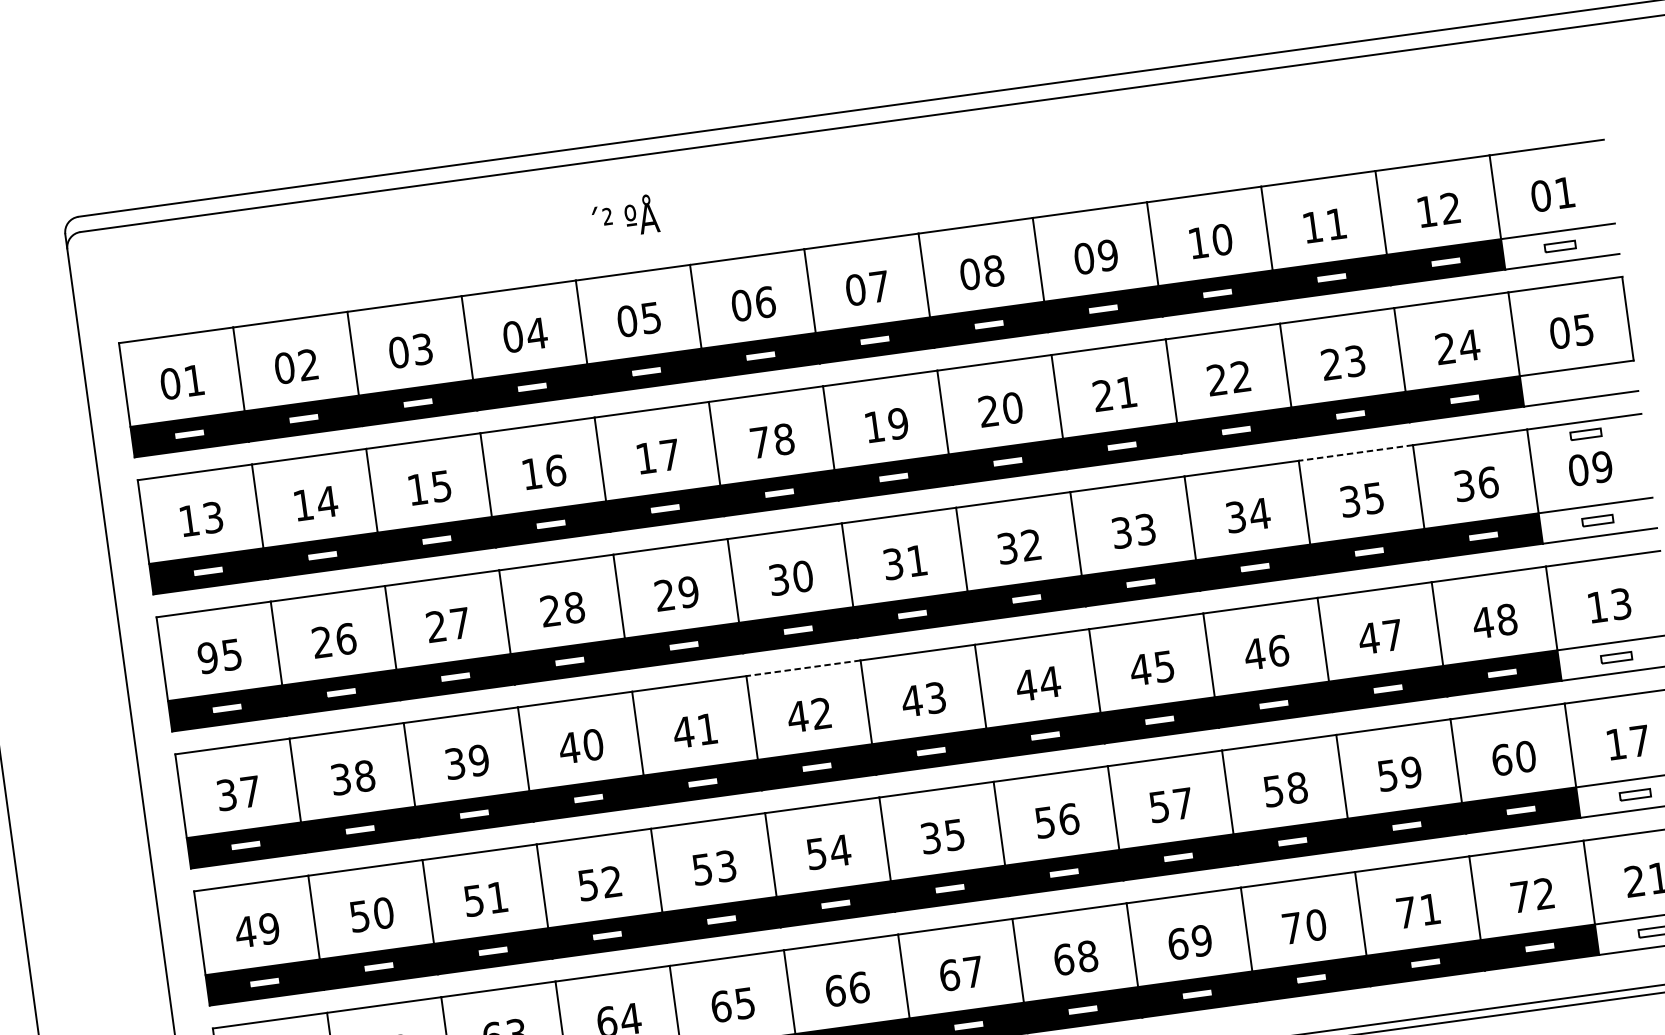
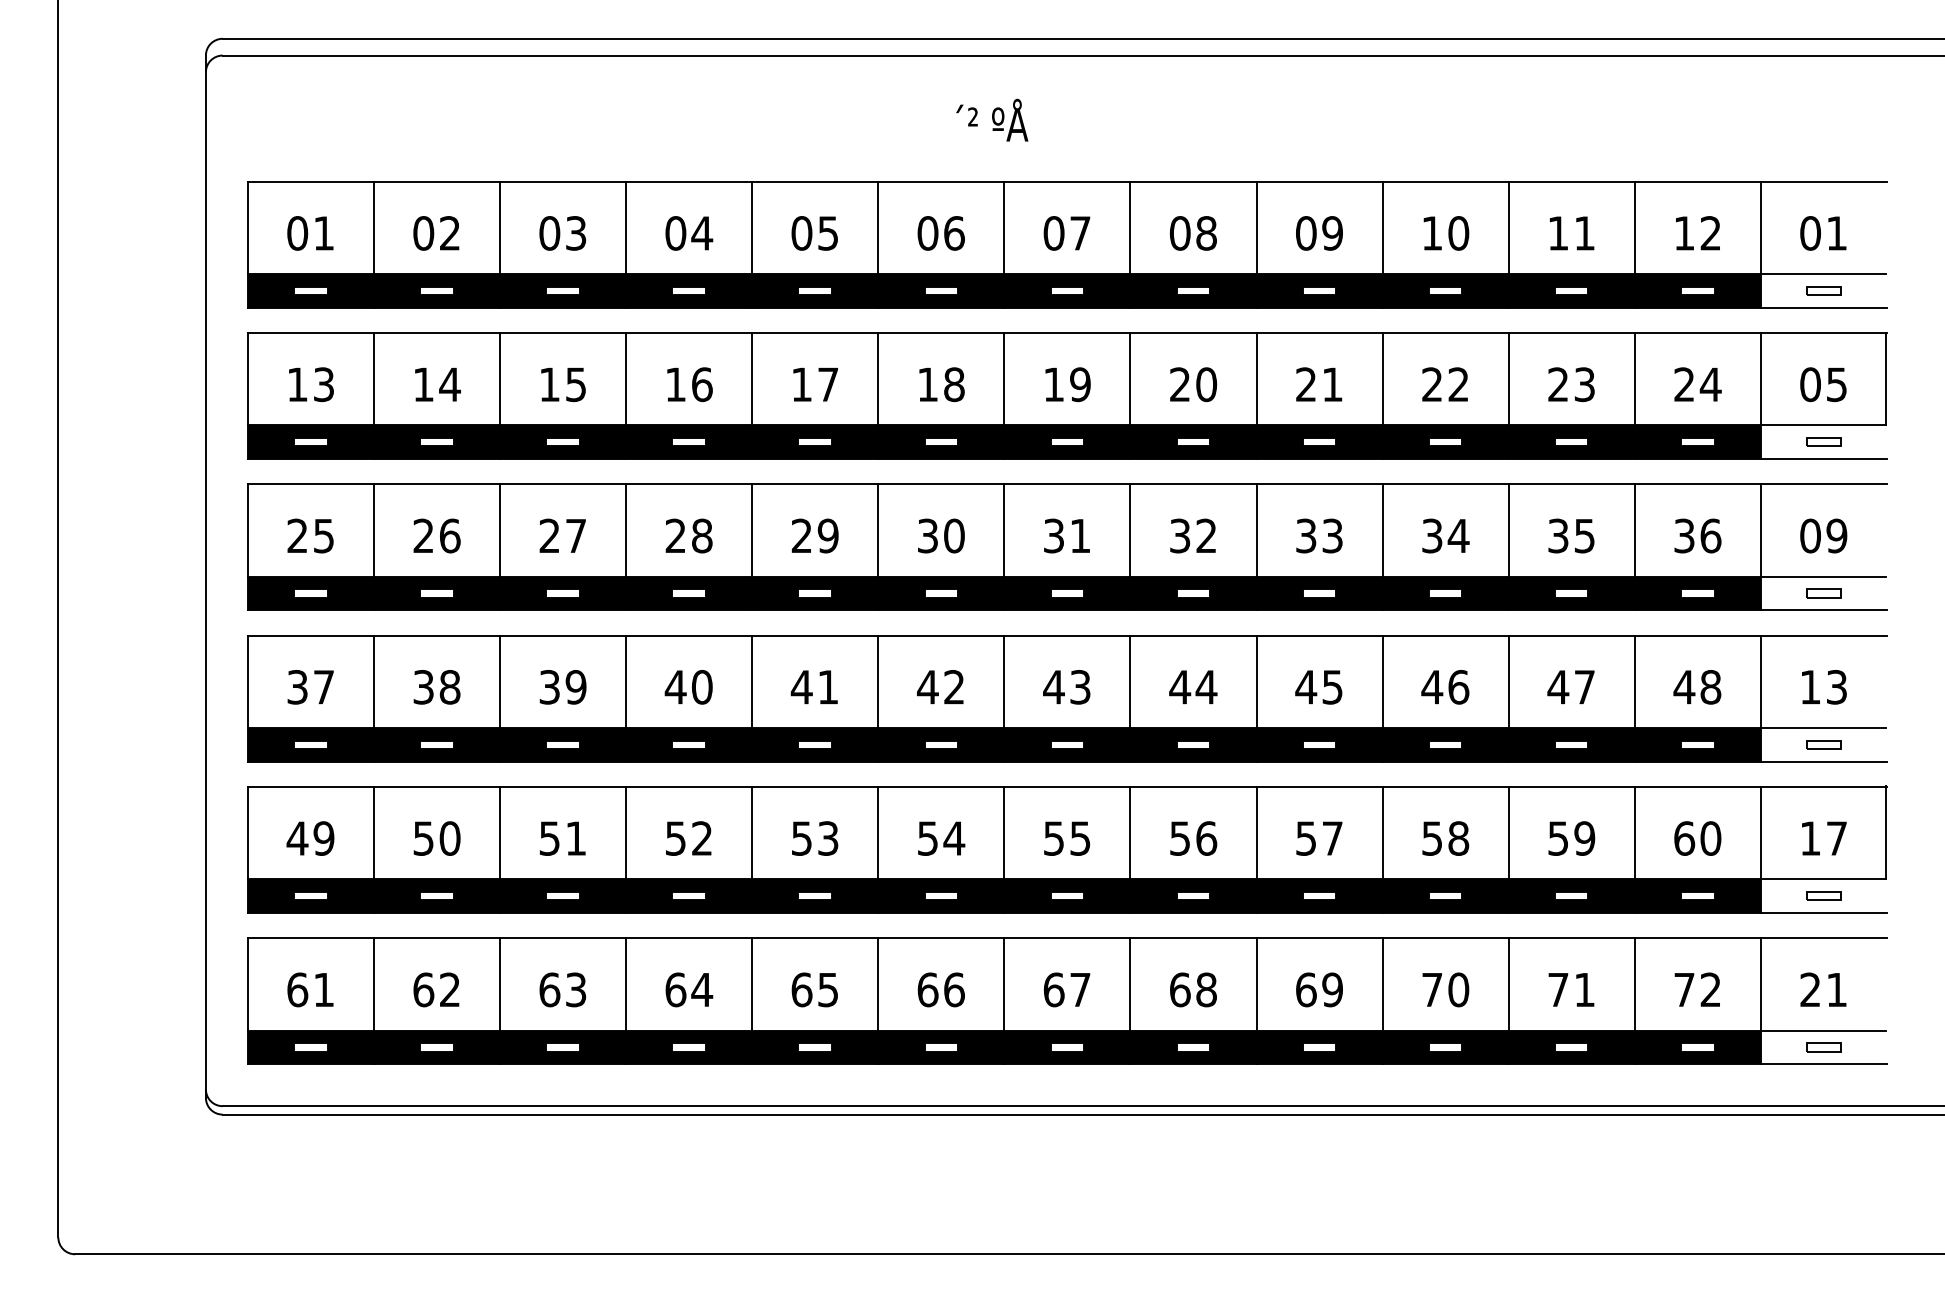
text: (625, 216) -> (992, 119), moved
part: (1585, 433) -> (1823, 441), moved
text: (759, 442) -> (927, 384), 78 -> 18
line: (1355, 453) -> (1571, 484), dashed -> solid
text: (207, 657) -> (297, 535), 95 -> 25
line: (802, 668) -> (940, 635), dashed -> solid
text: (930, 838) -> (1053, 838), 35 -> 55

